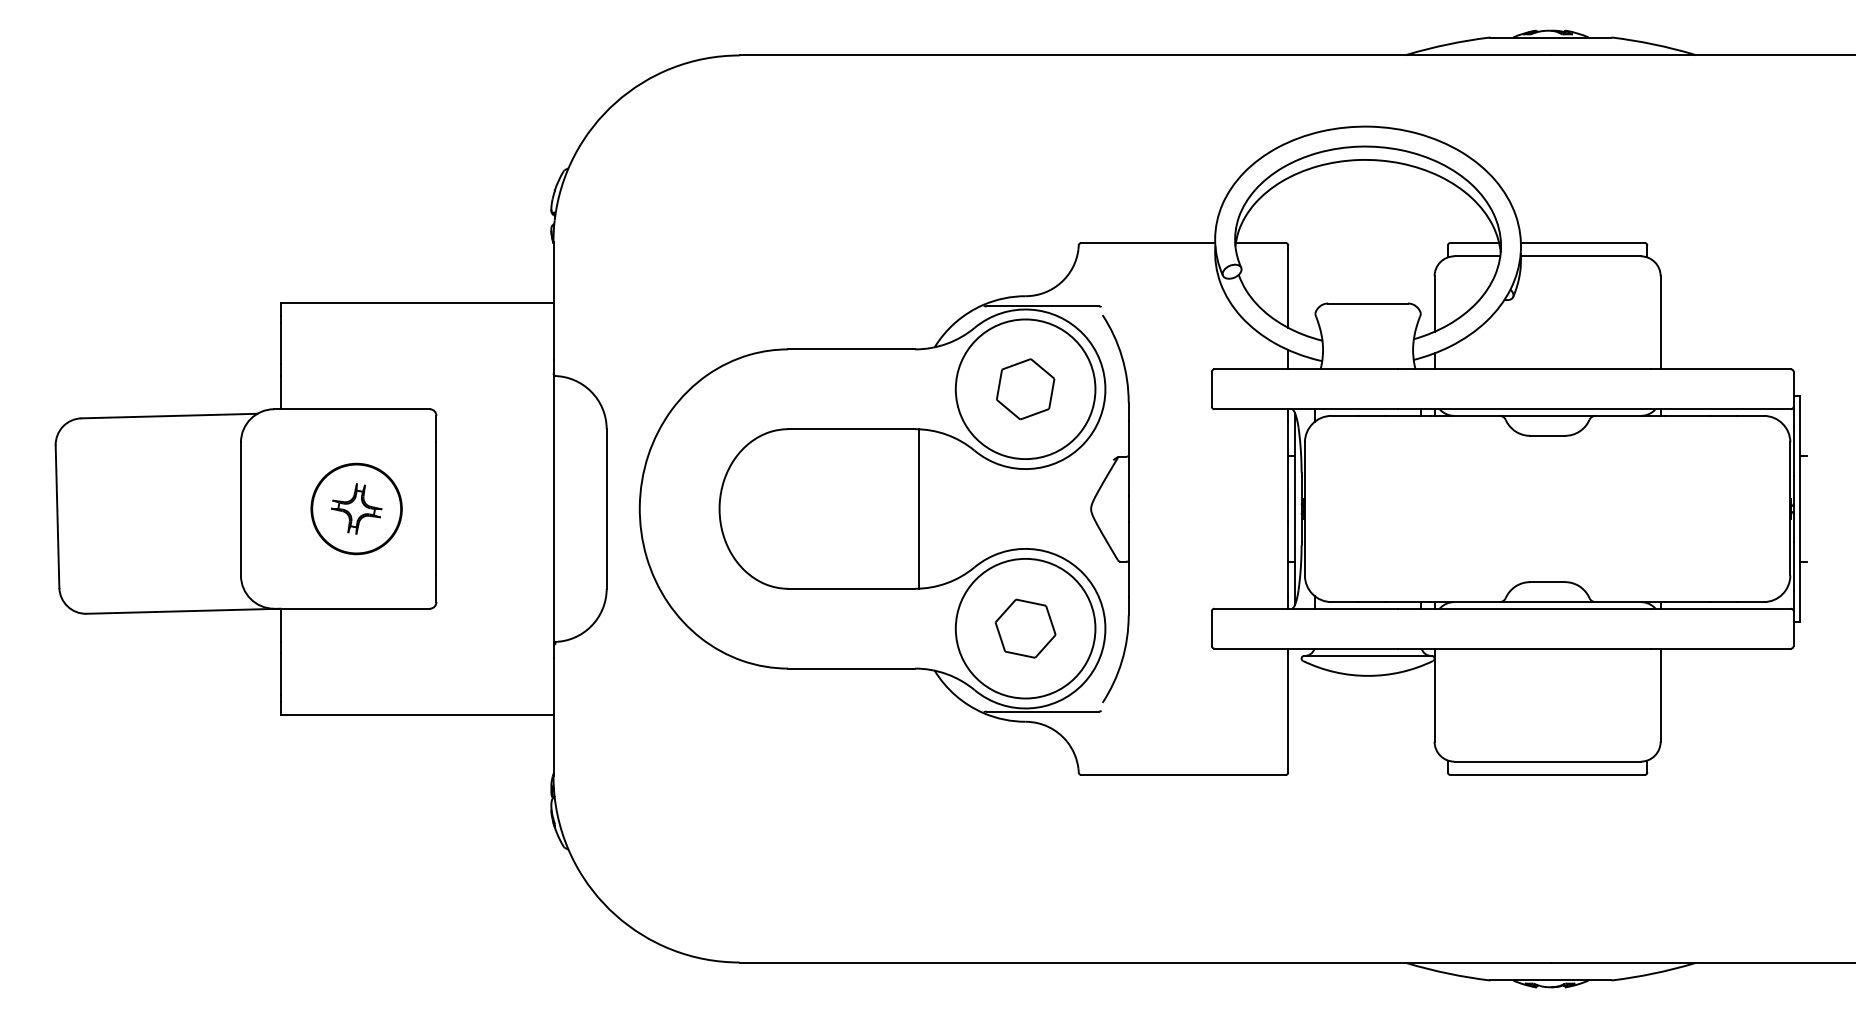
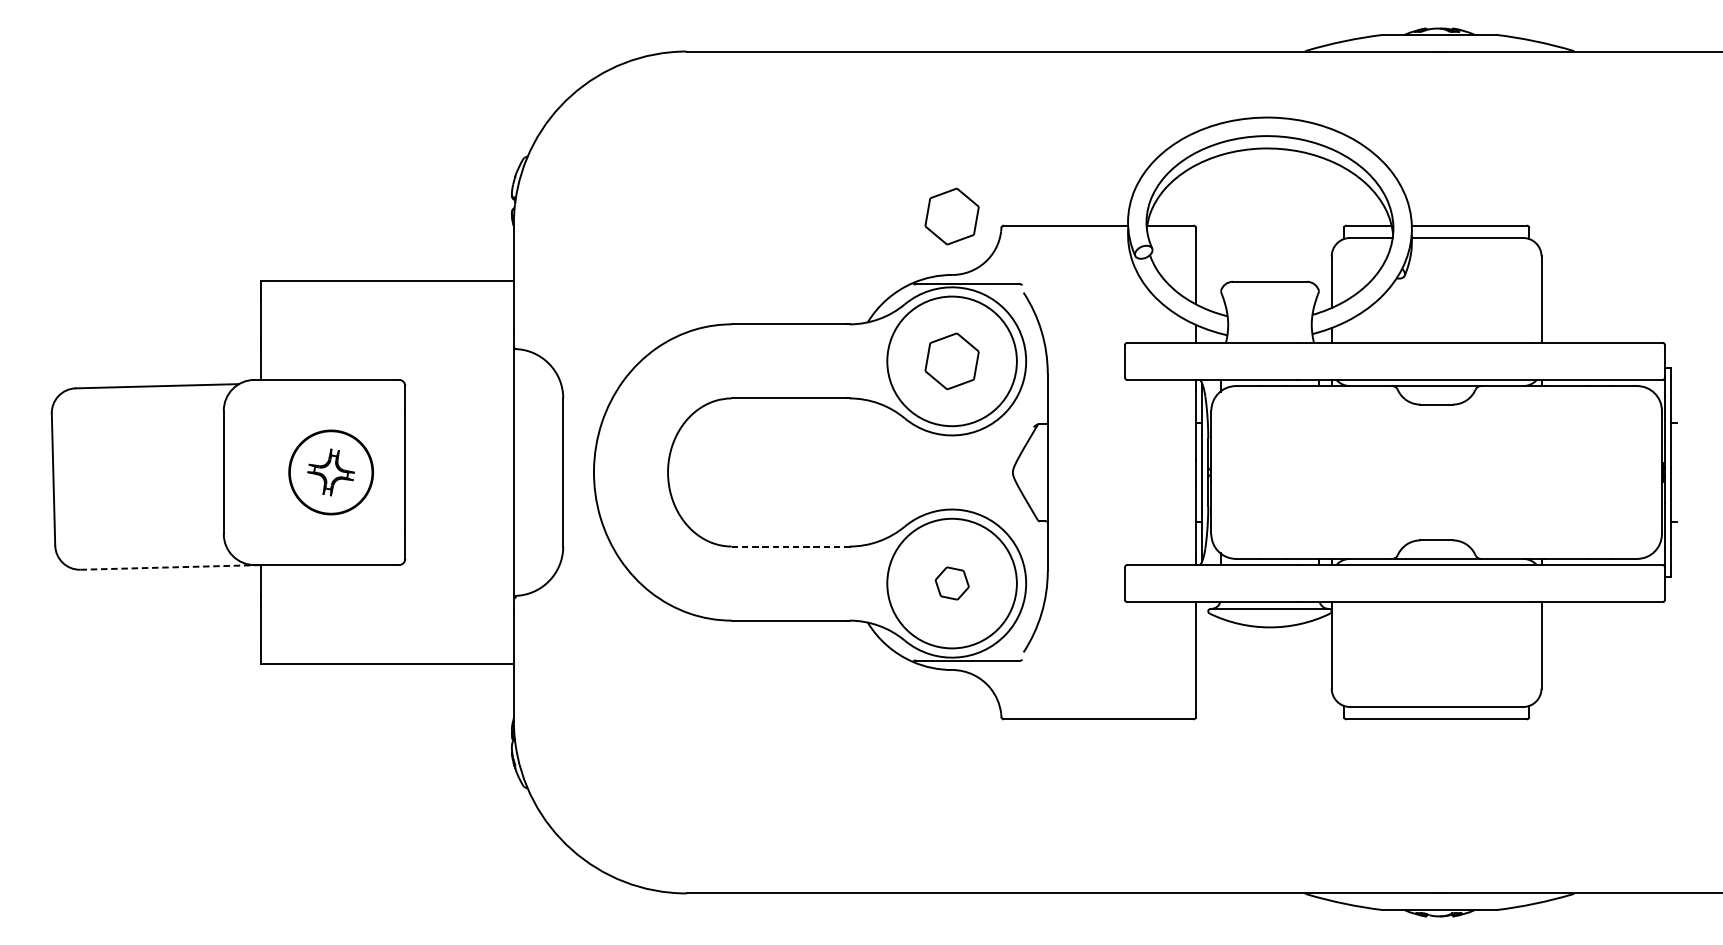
part: (1025, 233) -> (951, 216), added
line: (919, 508) -> (853, 472), removed
line: (850, 588) -> (789, 546), solid -> dashed
line: (184, 611) -> (171, 567), solid -> dashed
part: (1025, 628) -> (951, 583), size x0.6

